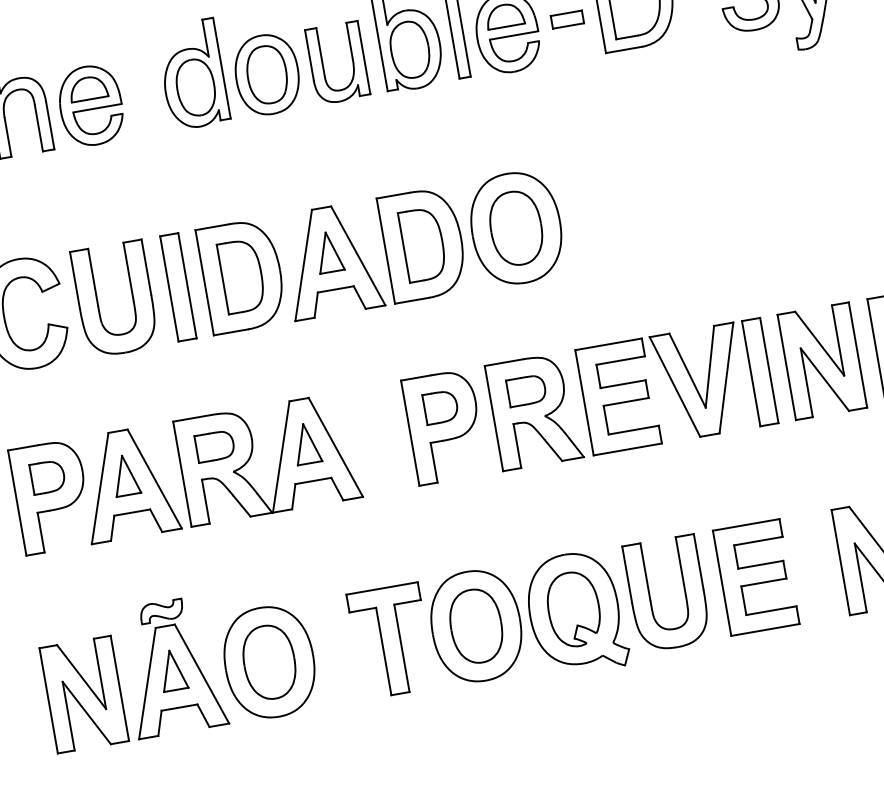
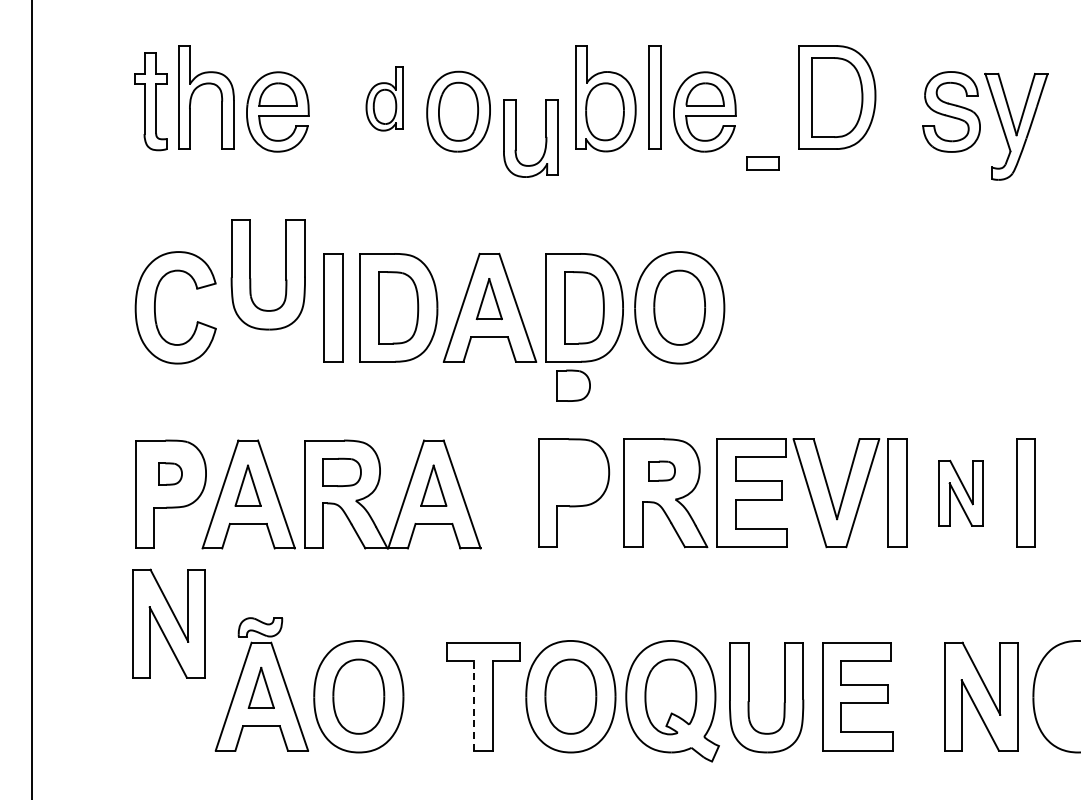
part: (567, 20) -> (762, 163), moved
part: (323, 65) -> (516, 138), moved
part: (192, 74) -> (384, 98), size x0.6
part: (99, 305) -> (251, 278), moved
part: (822, 361) -> (961, 493), size x0.6
part: (526, 390) -> (661, 470), size x0.7
part: (440, 407) -> (573, 385), moved
part: (47, 476) -> (170, 473), size x0.7
line: (383, 651) -> (474, 705), solid -> dashed
part: (83, 694) -> (168, 623), moved

